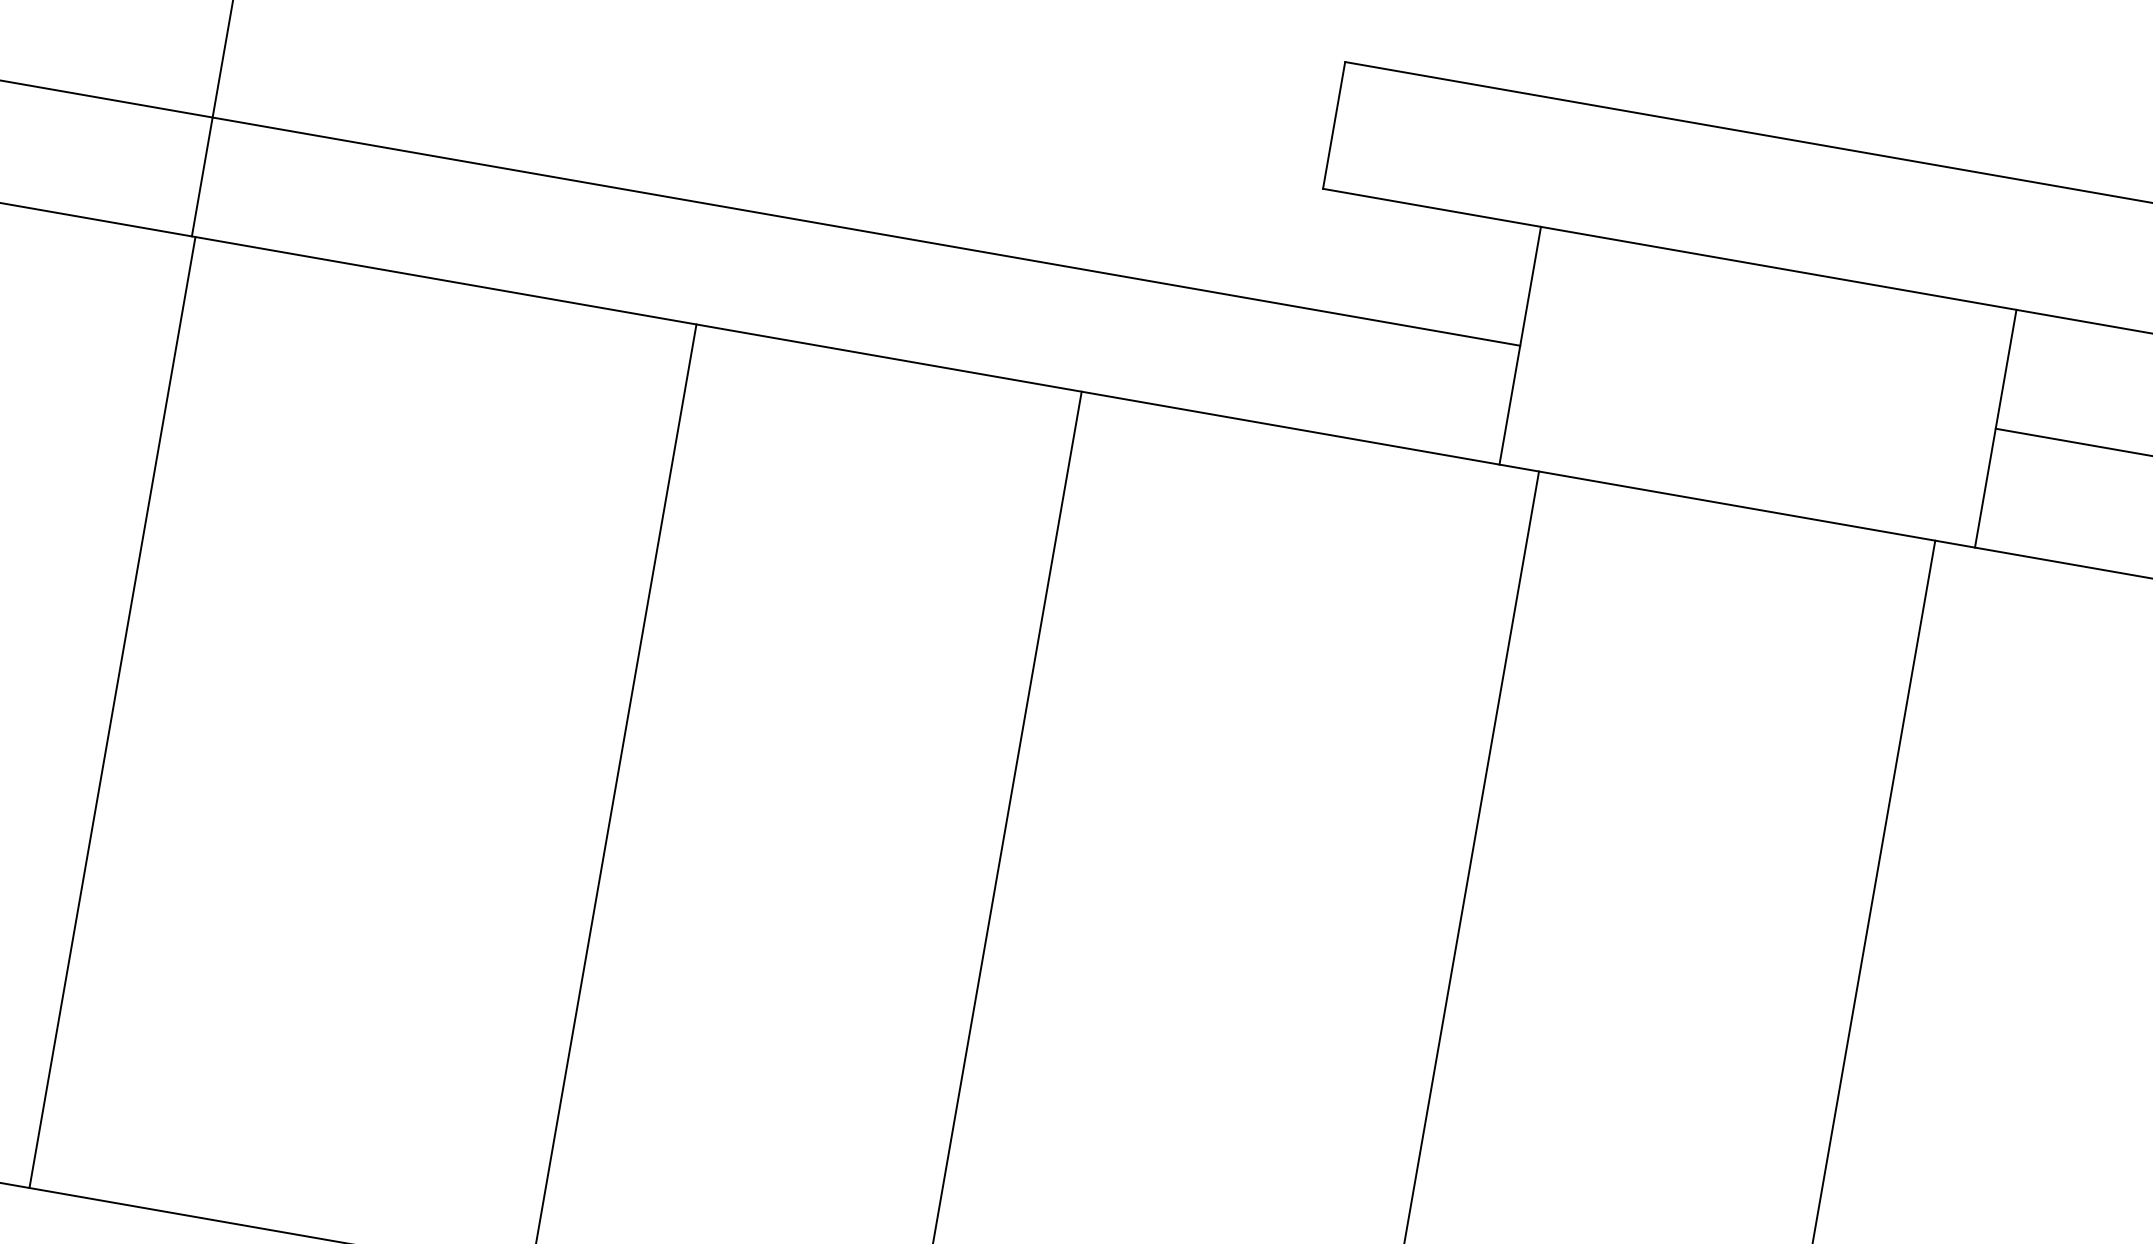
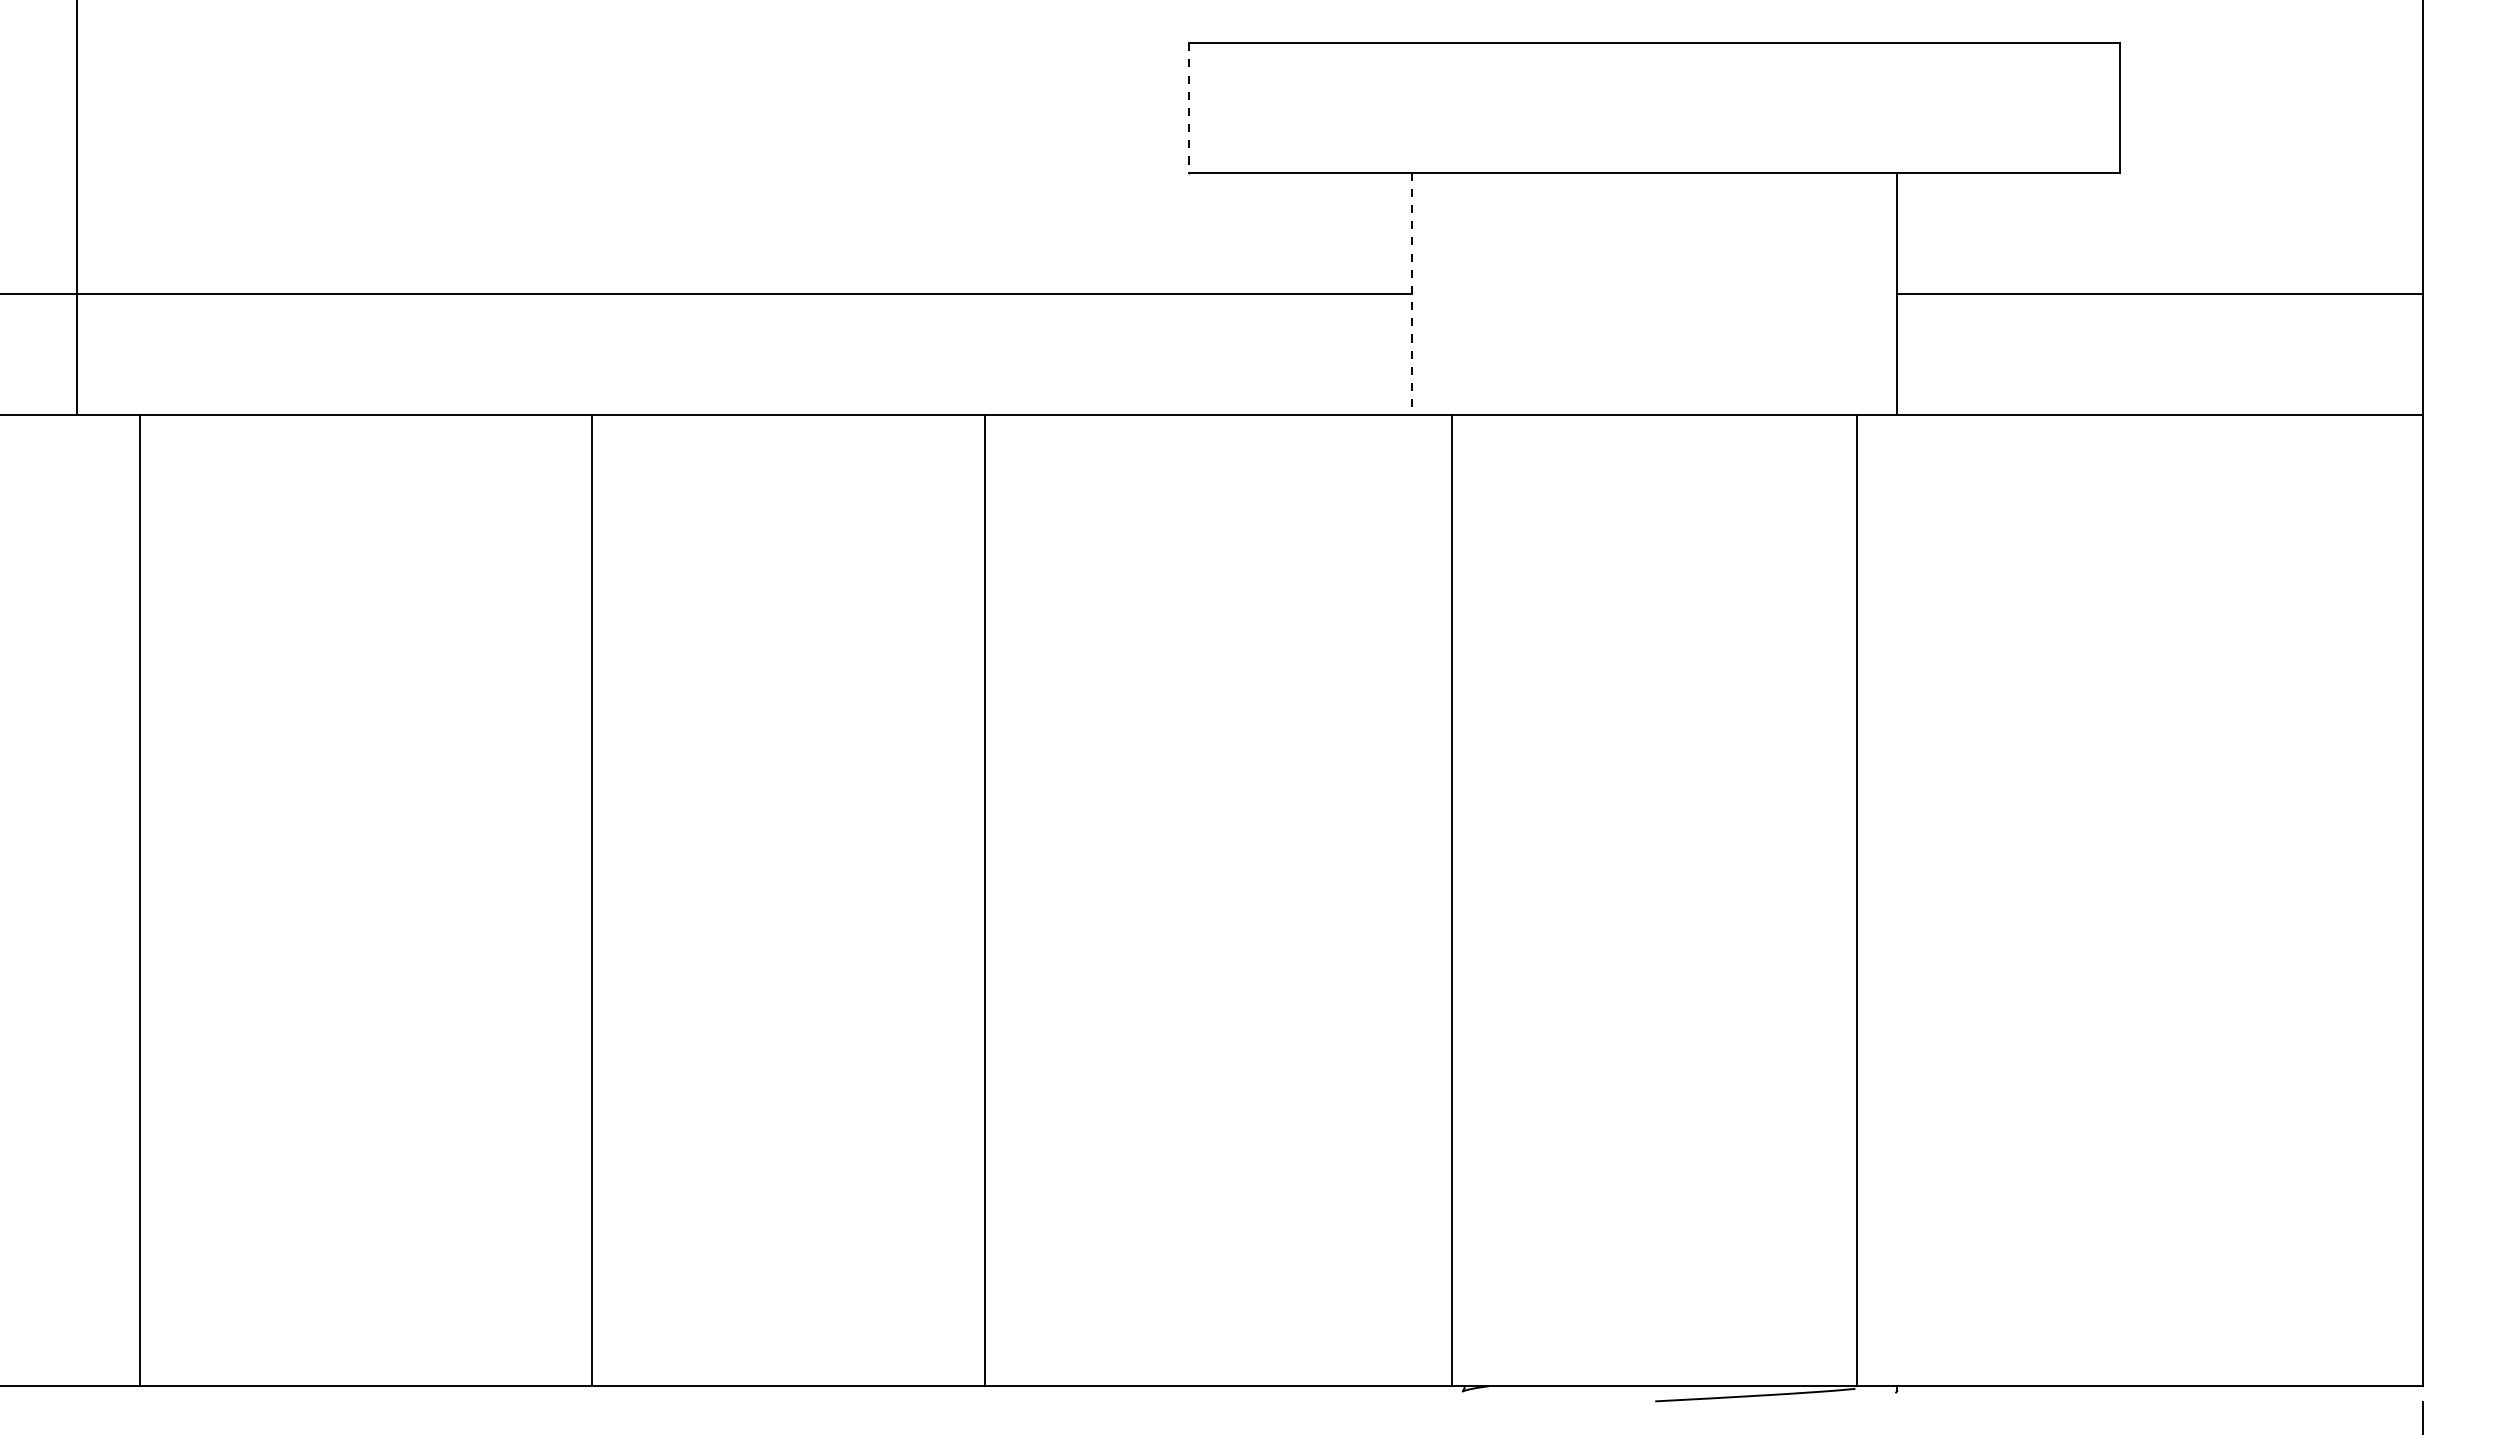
line: (1334, 125) -> (1189, 107), solid -> dashed
line: (1519, 346) -> (1411, 294), solid -> dashed
line: (112, 712) -> (140, 900), moved

